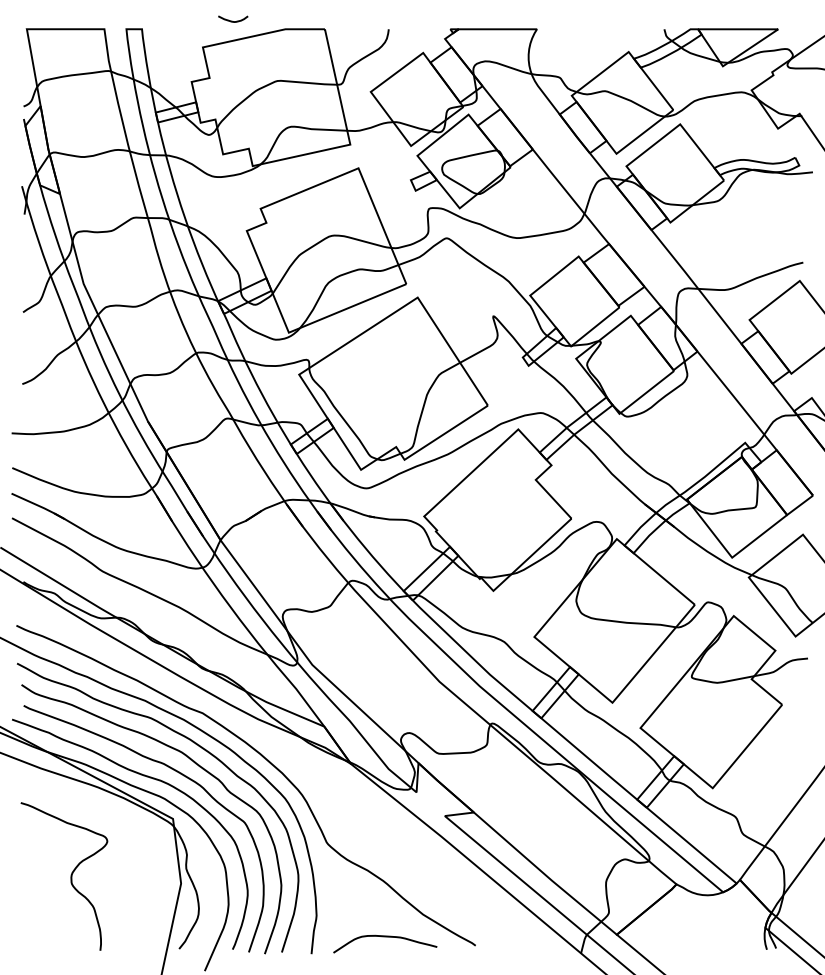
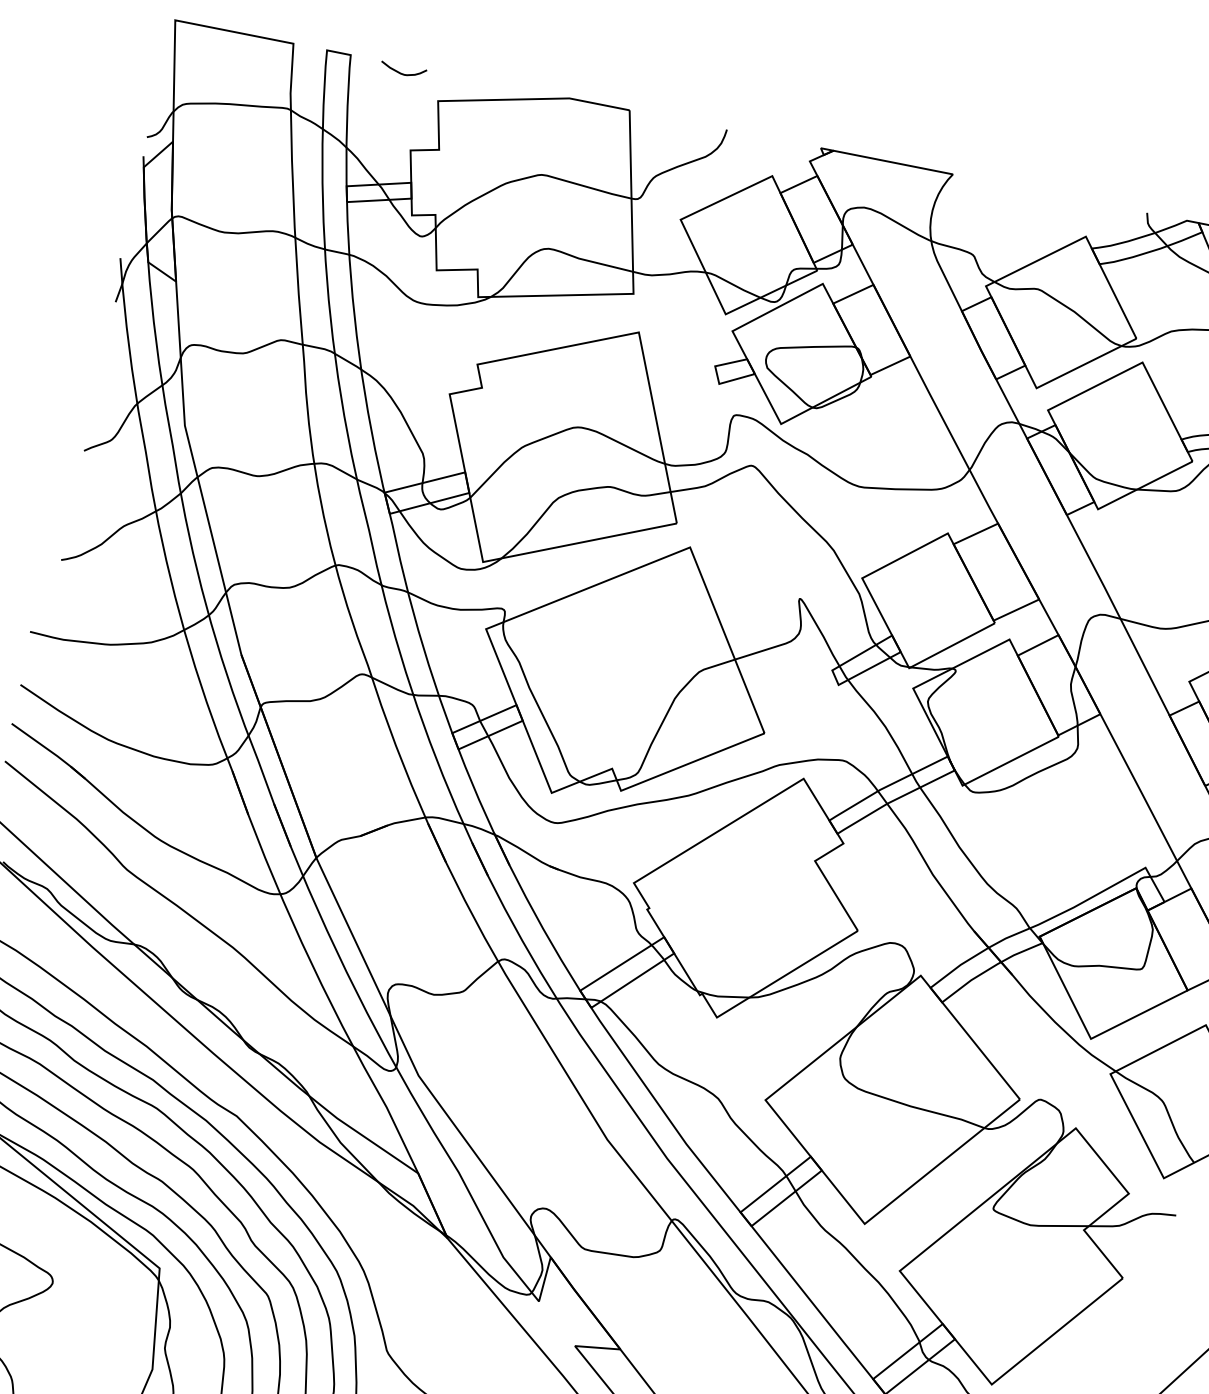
curve: (232, 20) -> (402, 71), moved

